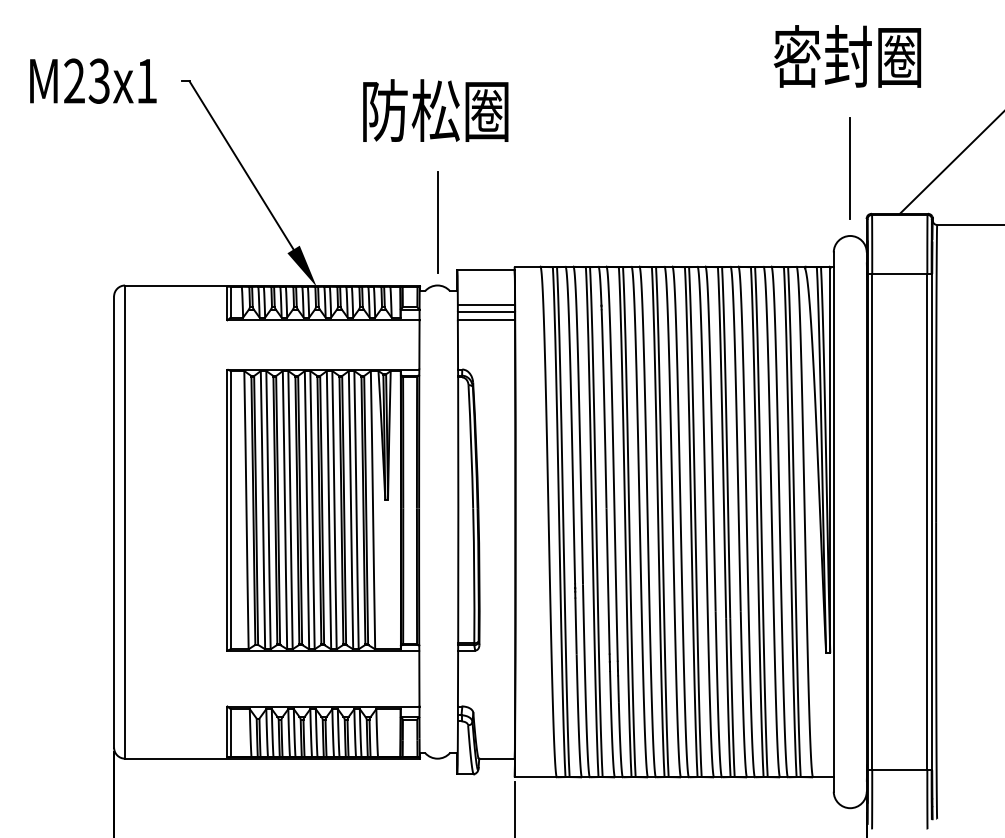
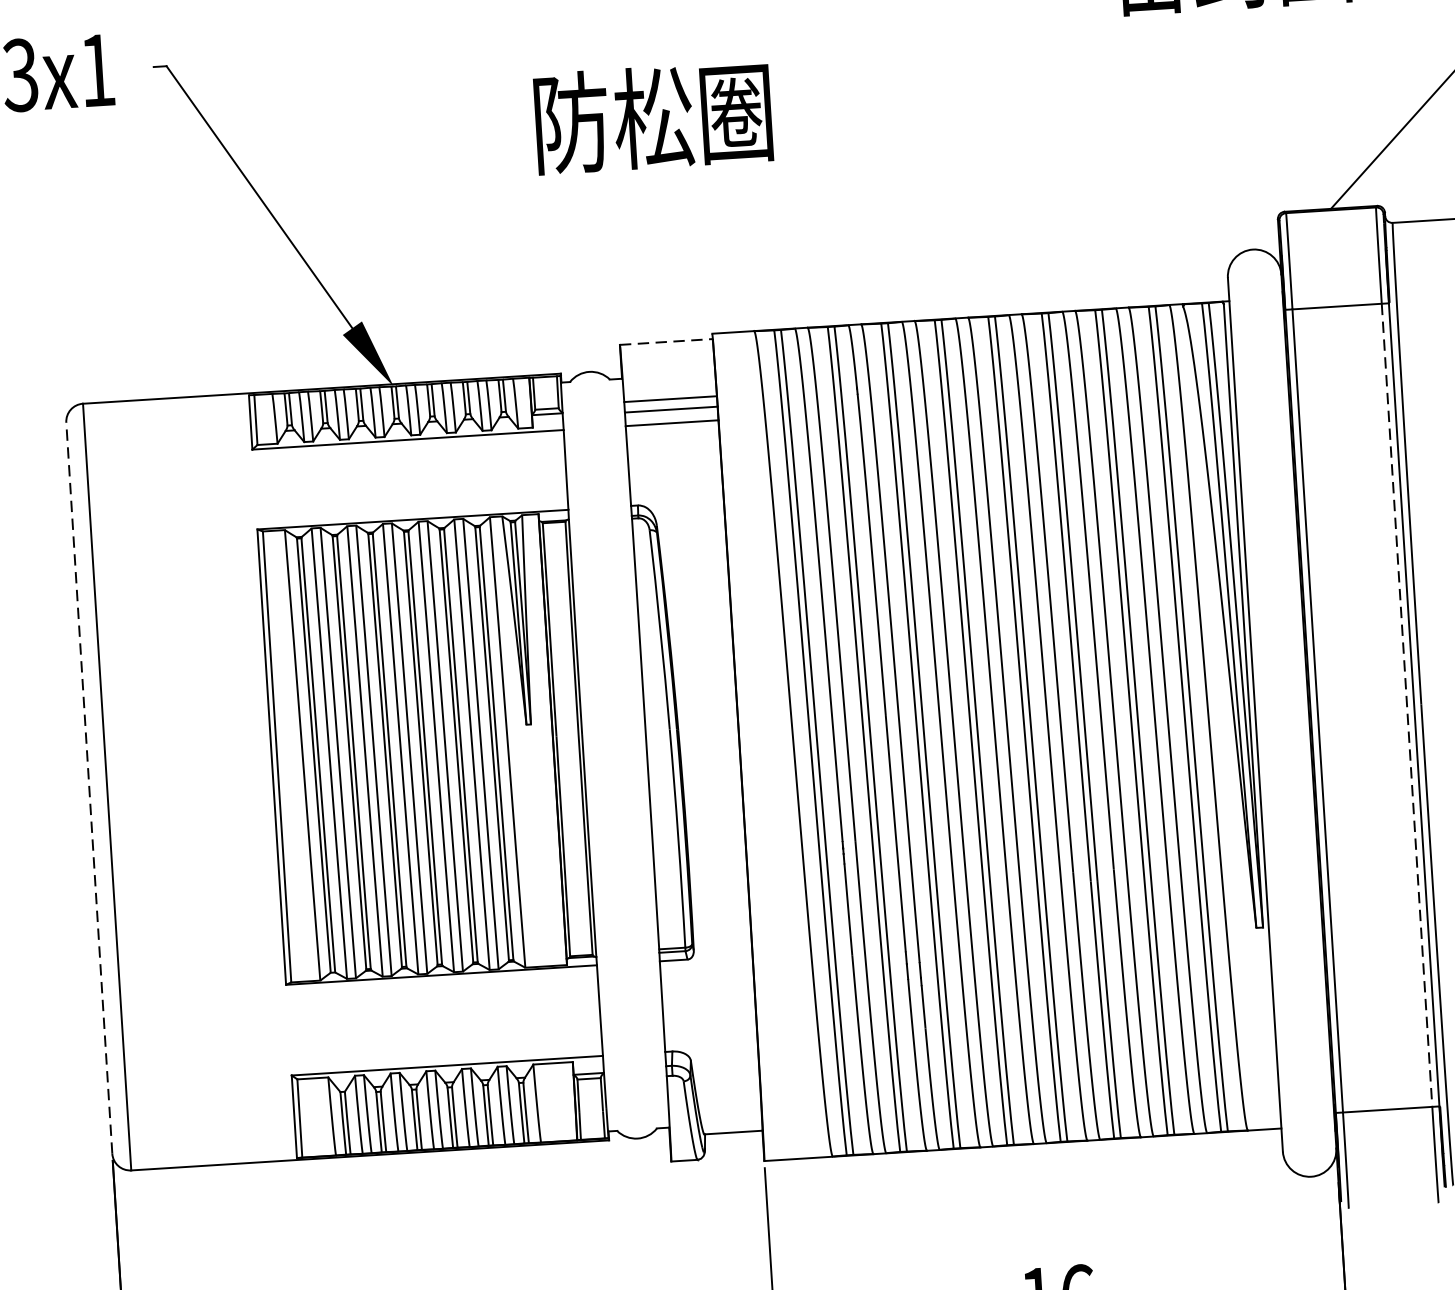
text: (435, 110) -> (652, 117), moved
line: (850, 168) -> (1246, 140), removed
line: (437, 222) -> (582, 269), removed
line: (486, 270) -> (667, 342), solid -> dashed
line: (114, 522) -> (90, 788), solid -> dashed
line: (927, 522) -> (1407, 705), solid -> dashed

